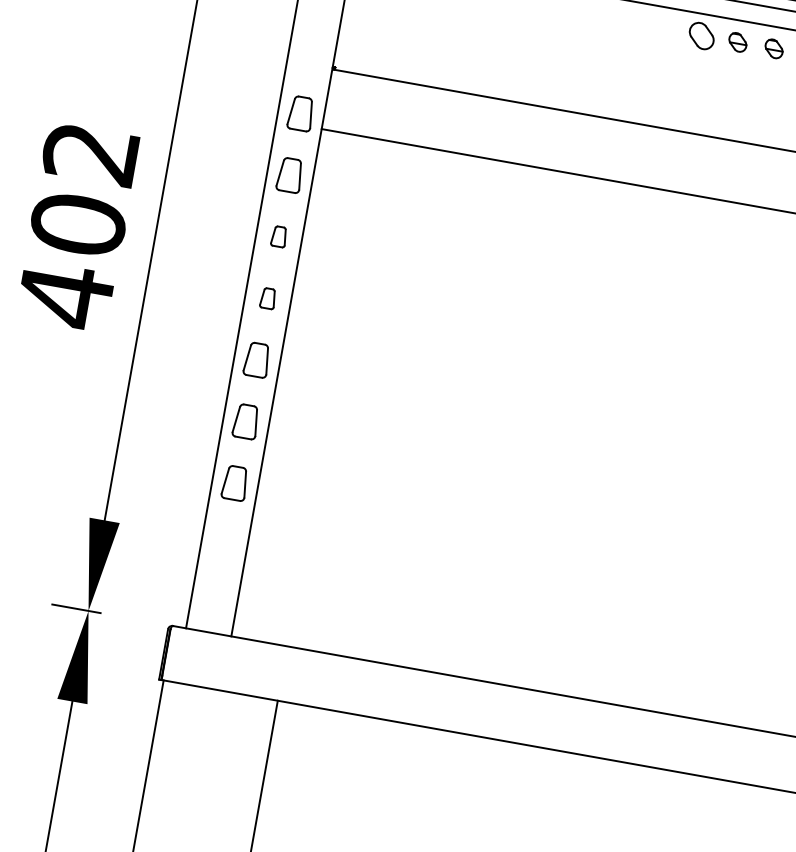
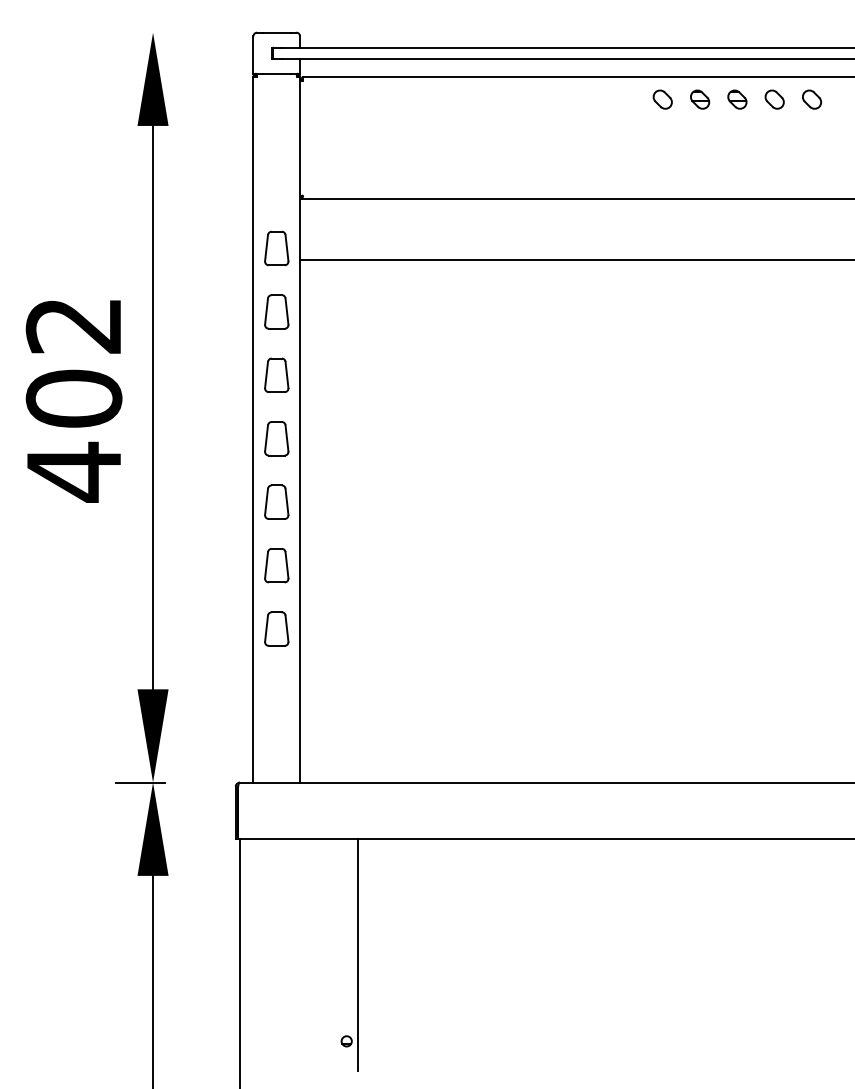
part: (701, 35) -> (662, 99), size x0.71
part: (279, 236) -> (276, 374), size x1.67
part: (267, 298) -> (276, 438), size x1.67

